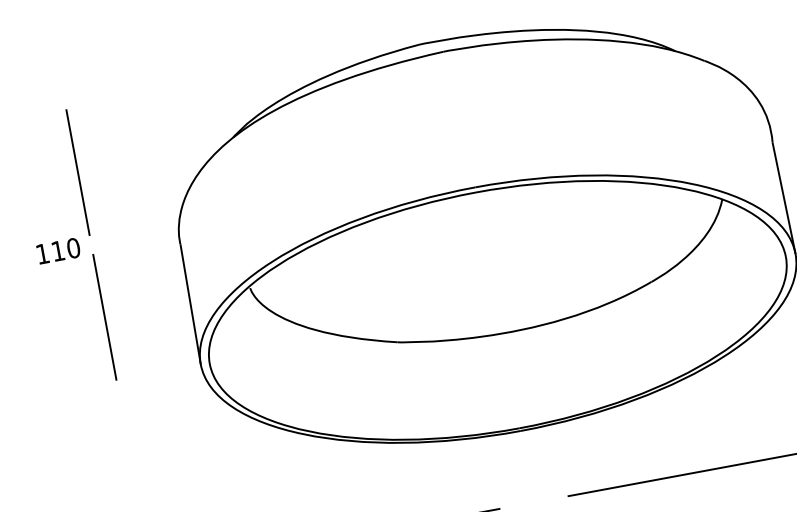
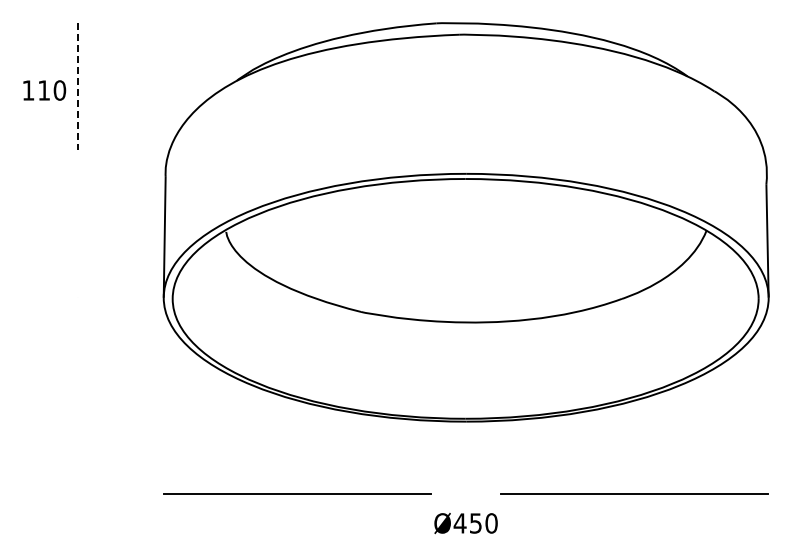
line: (77, 173) -> (77, 87), solid -> dashed
text: (58, 251) -> (44, 90), moved
line: (104, 316) -> (77, 233), removed

